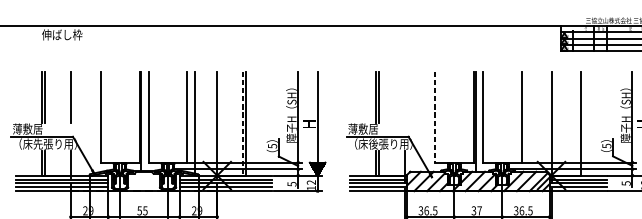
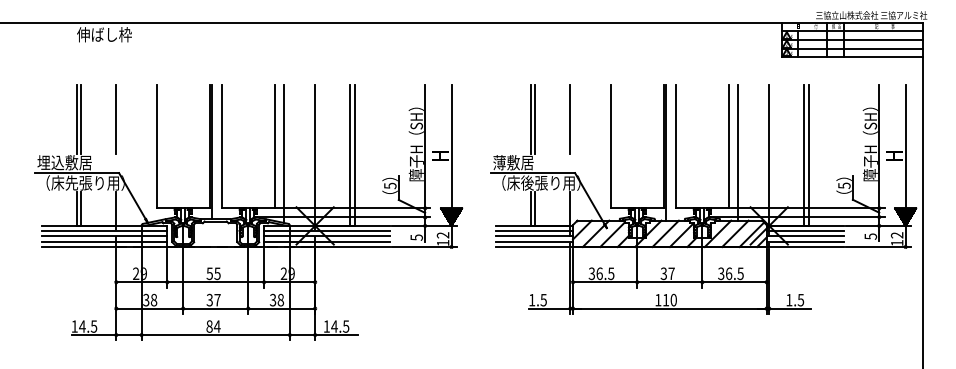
line: (404, 97) -> (569, 119), added
line: (434, 117) -> (610, 146), dashed -> solid
line: (528, 121) -> (738, 152), added
line: (577, 123) -> (804, 155), added
line: (243, 124) -> (350, 156), dashed -> solid
text: (32, 128) -> (64, 162), 薄敷居 -> 埋込敷居

